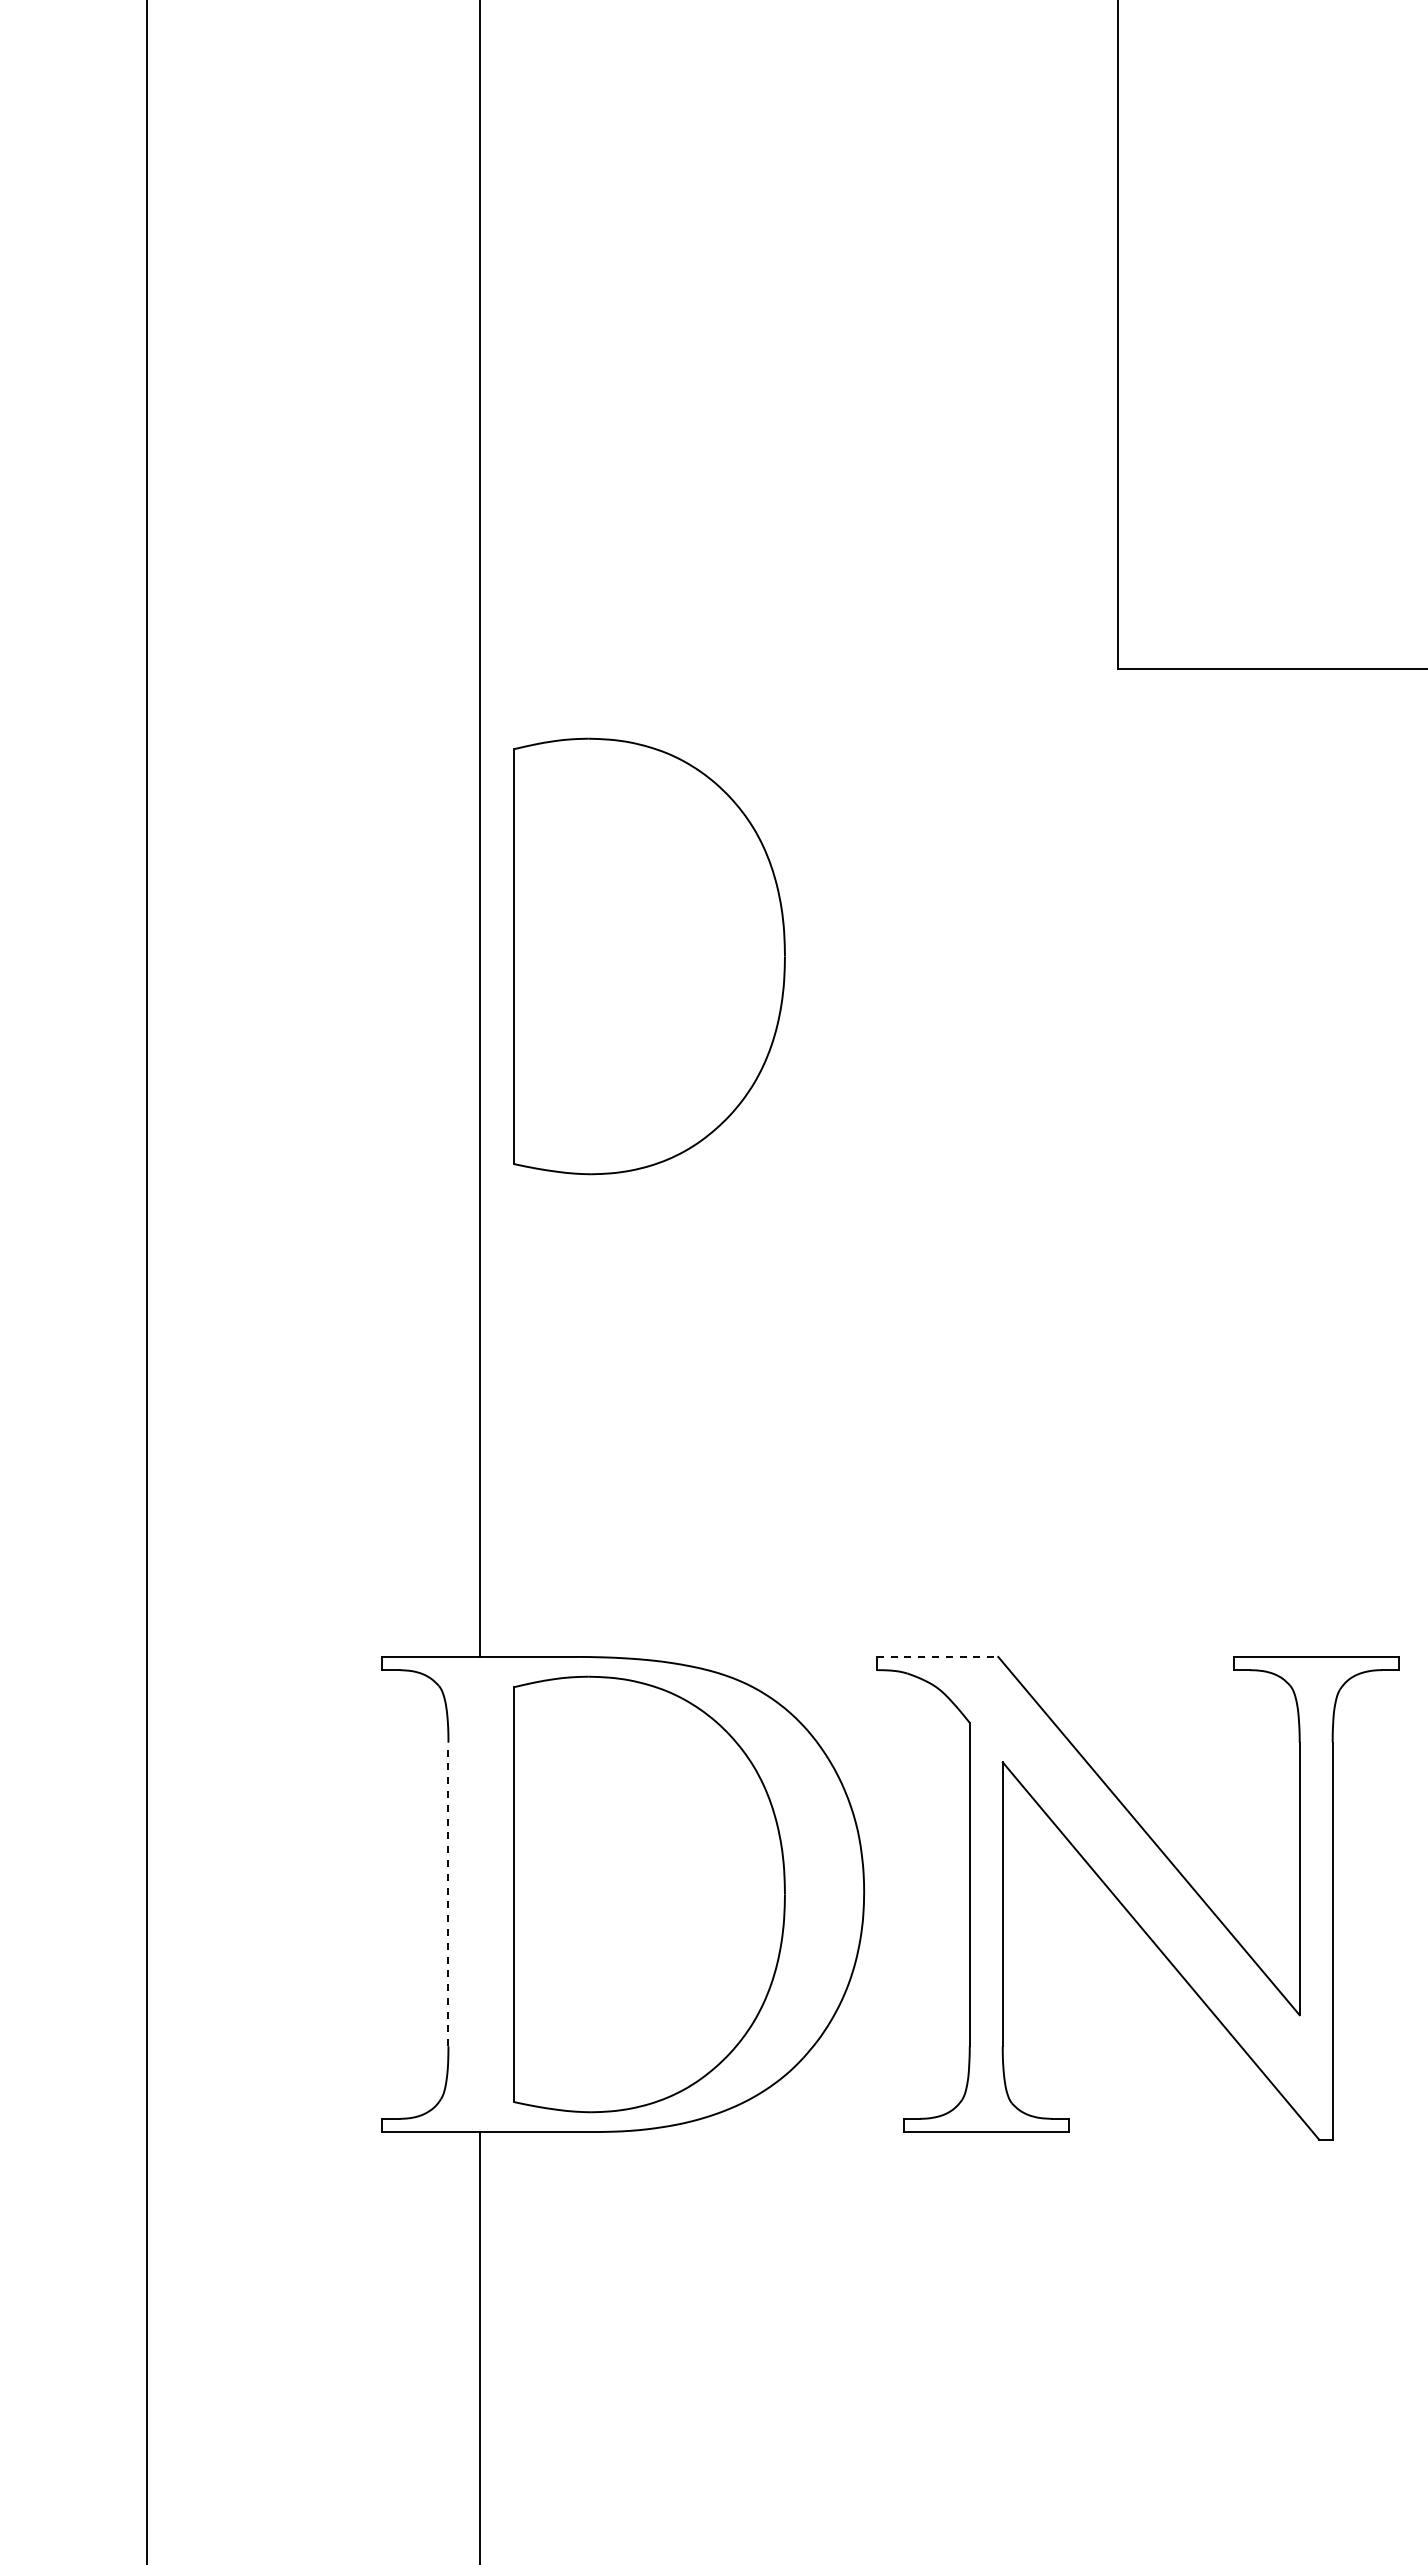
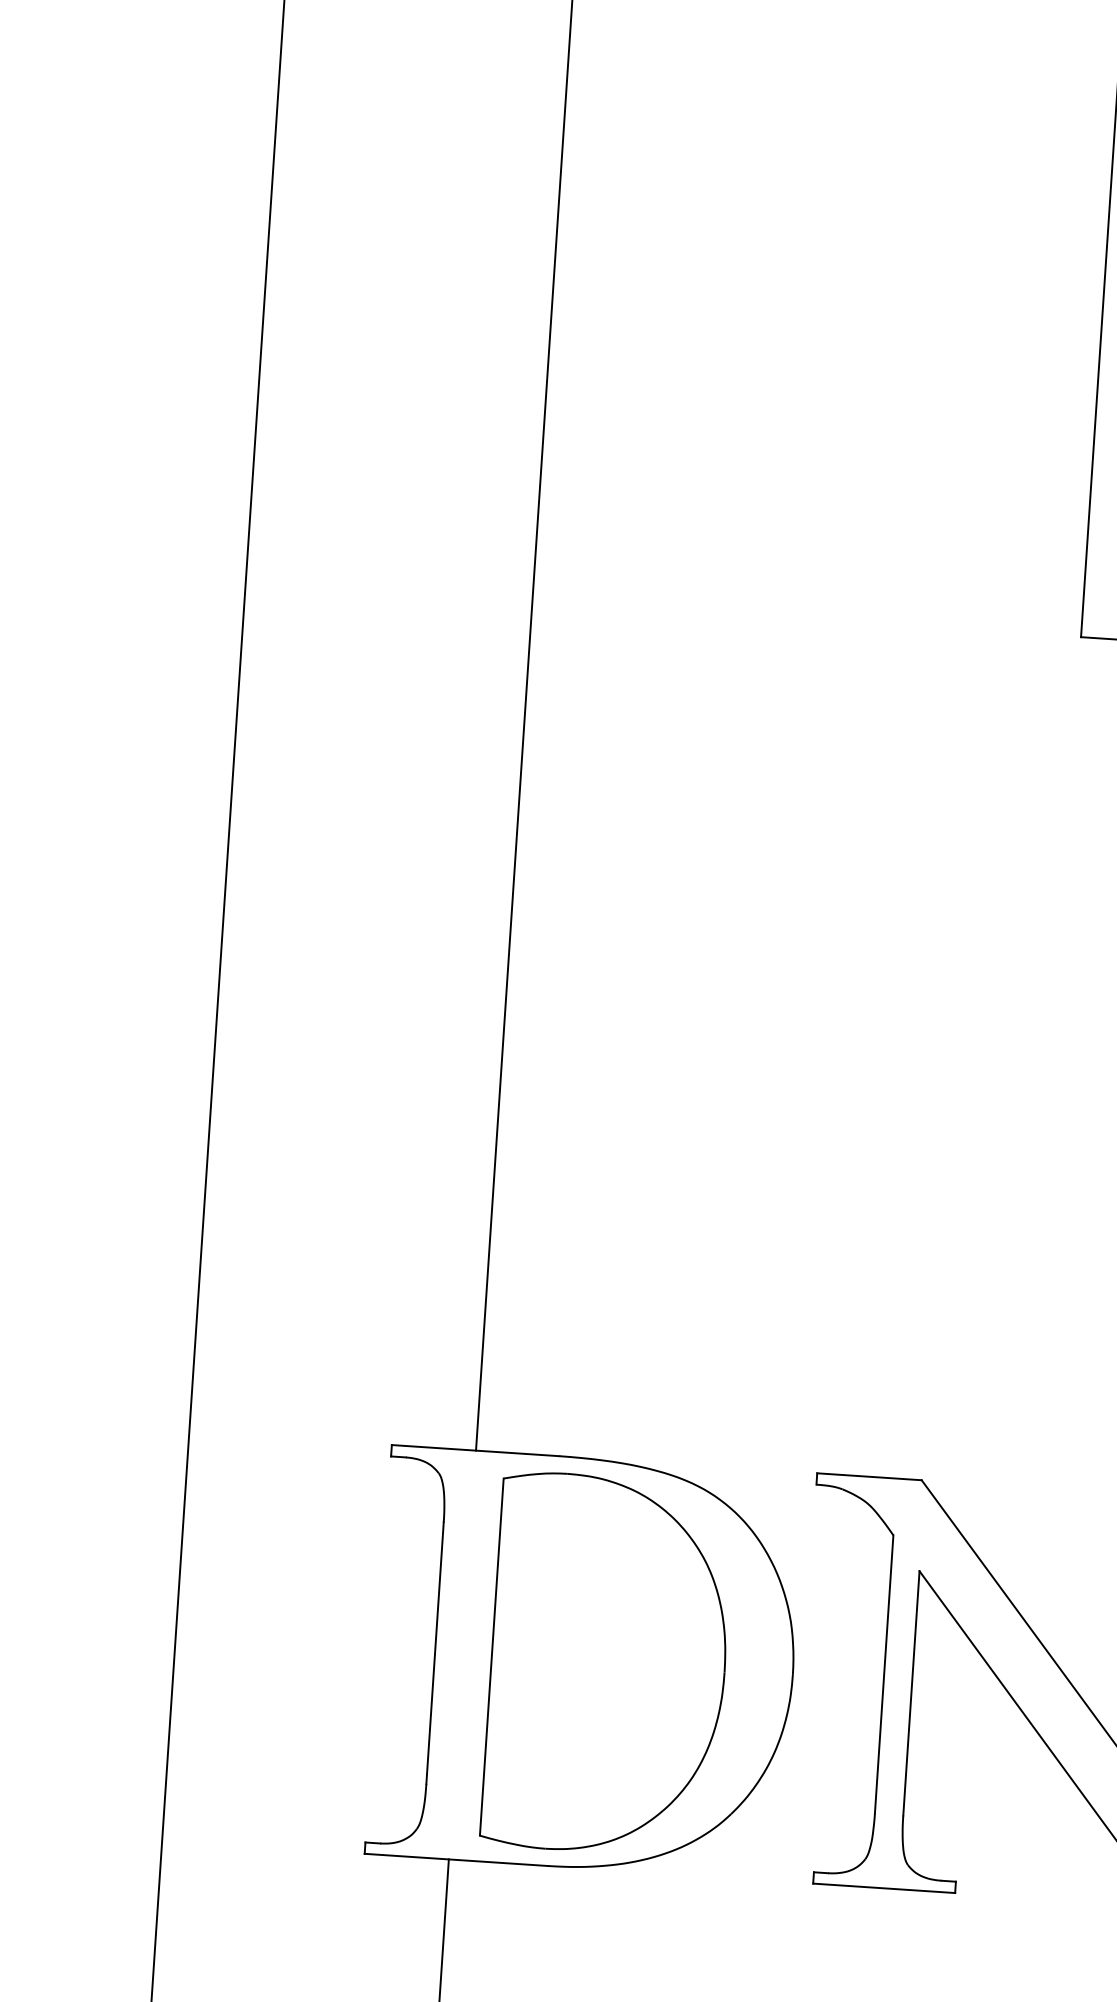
part: (649, 956) -> (661, 857), removed
line: (937, 1656) -> (869, 1476), dashed -> solid
line: (448, 1894) -> (435, 1653), dashed -> solid

